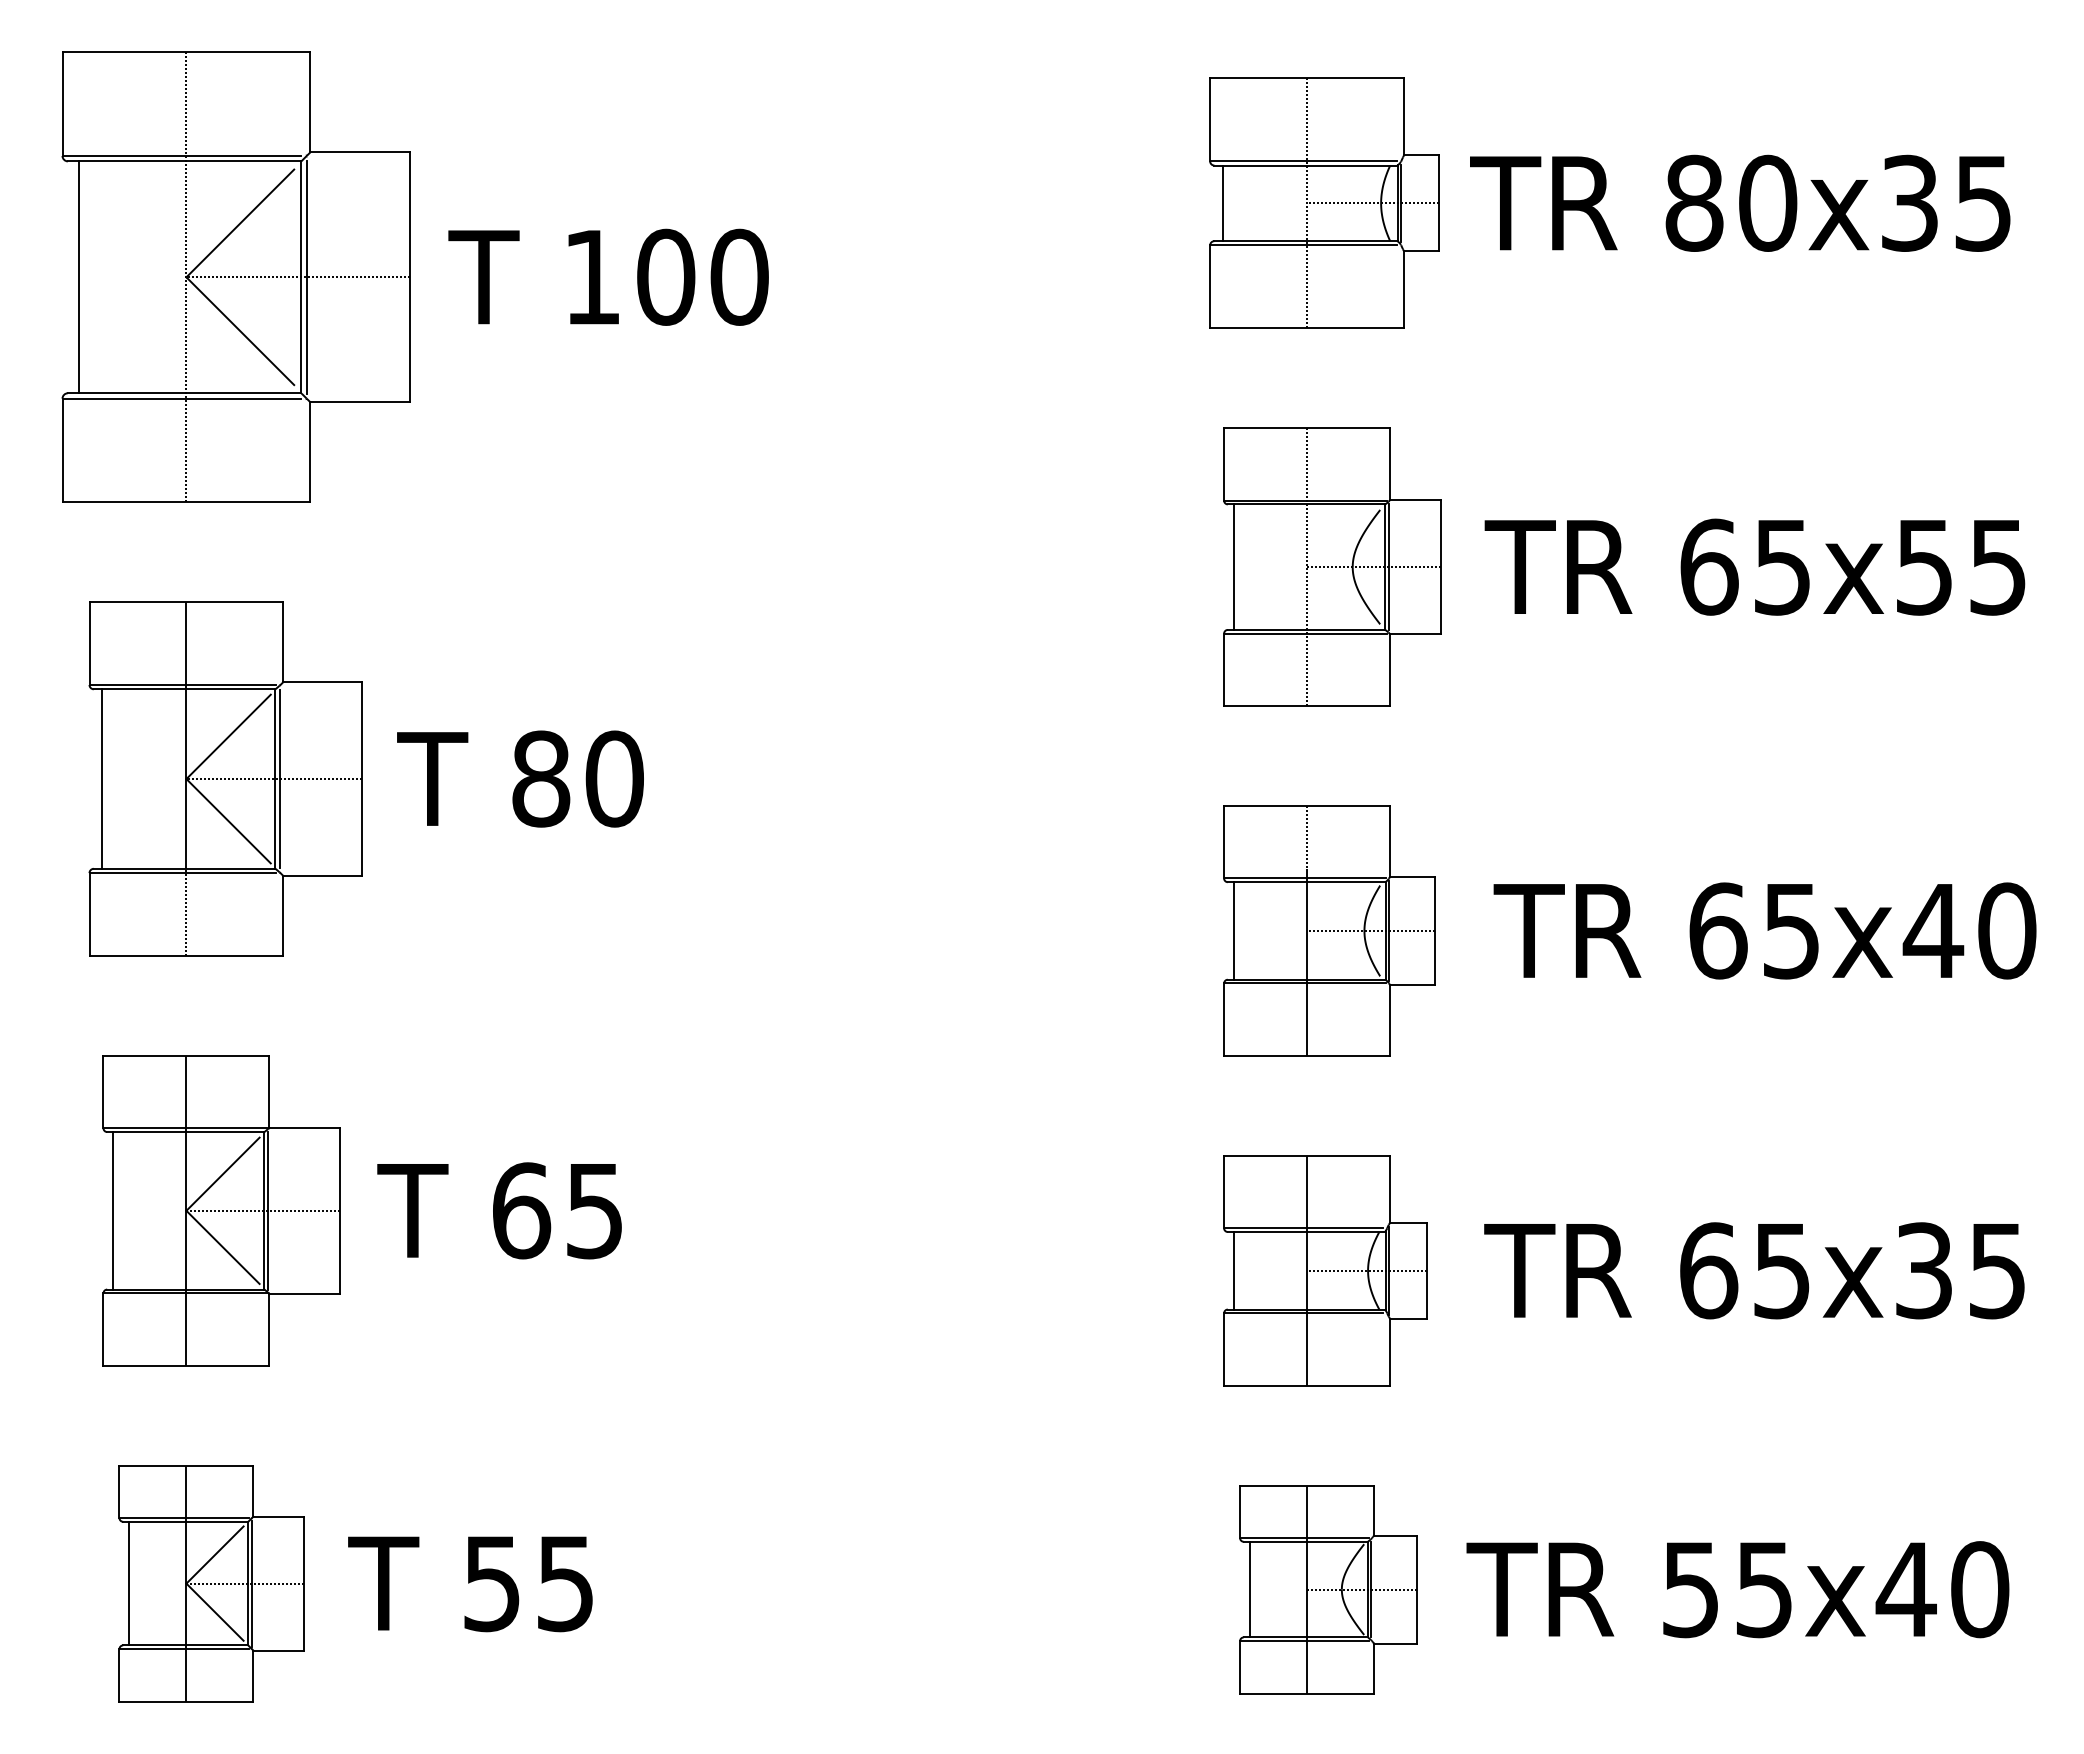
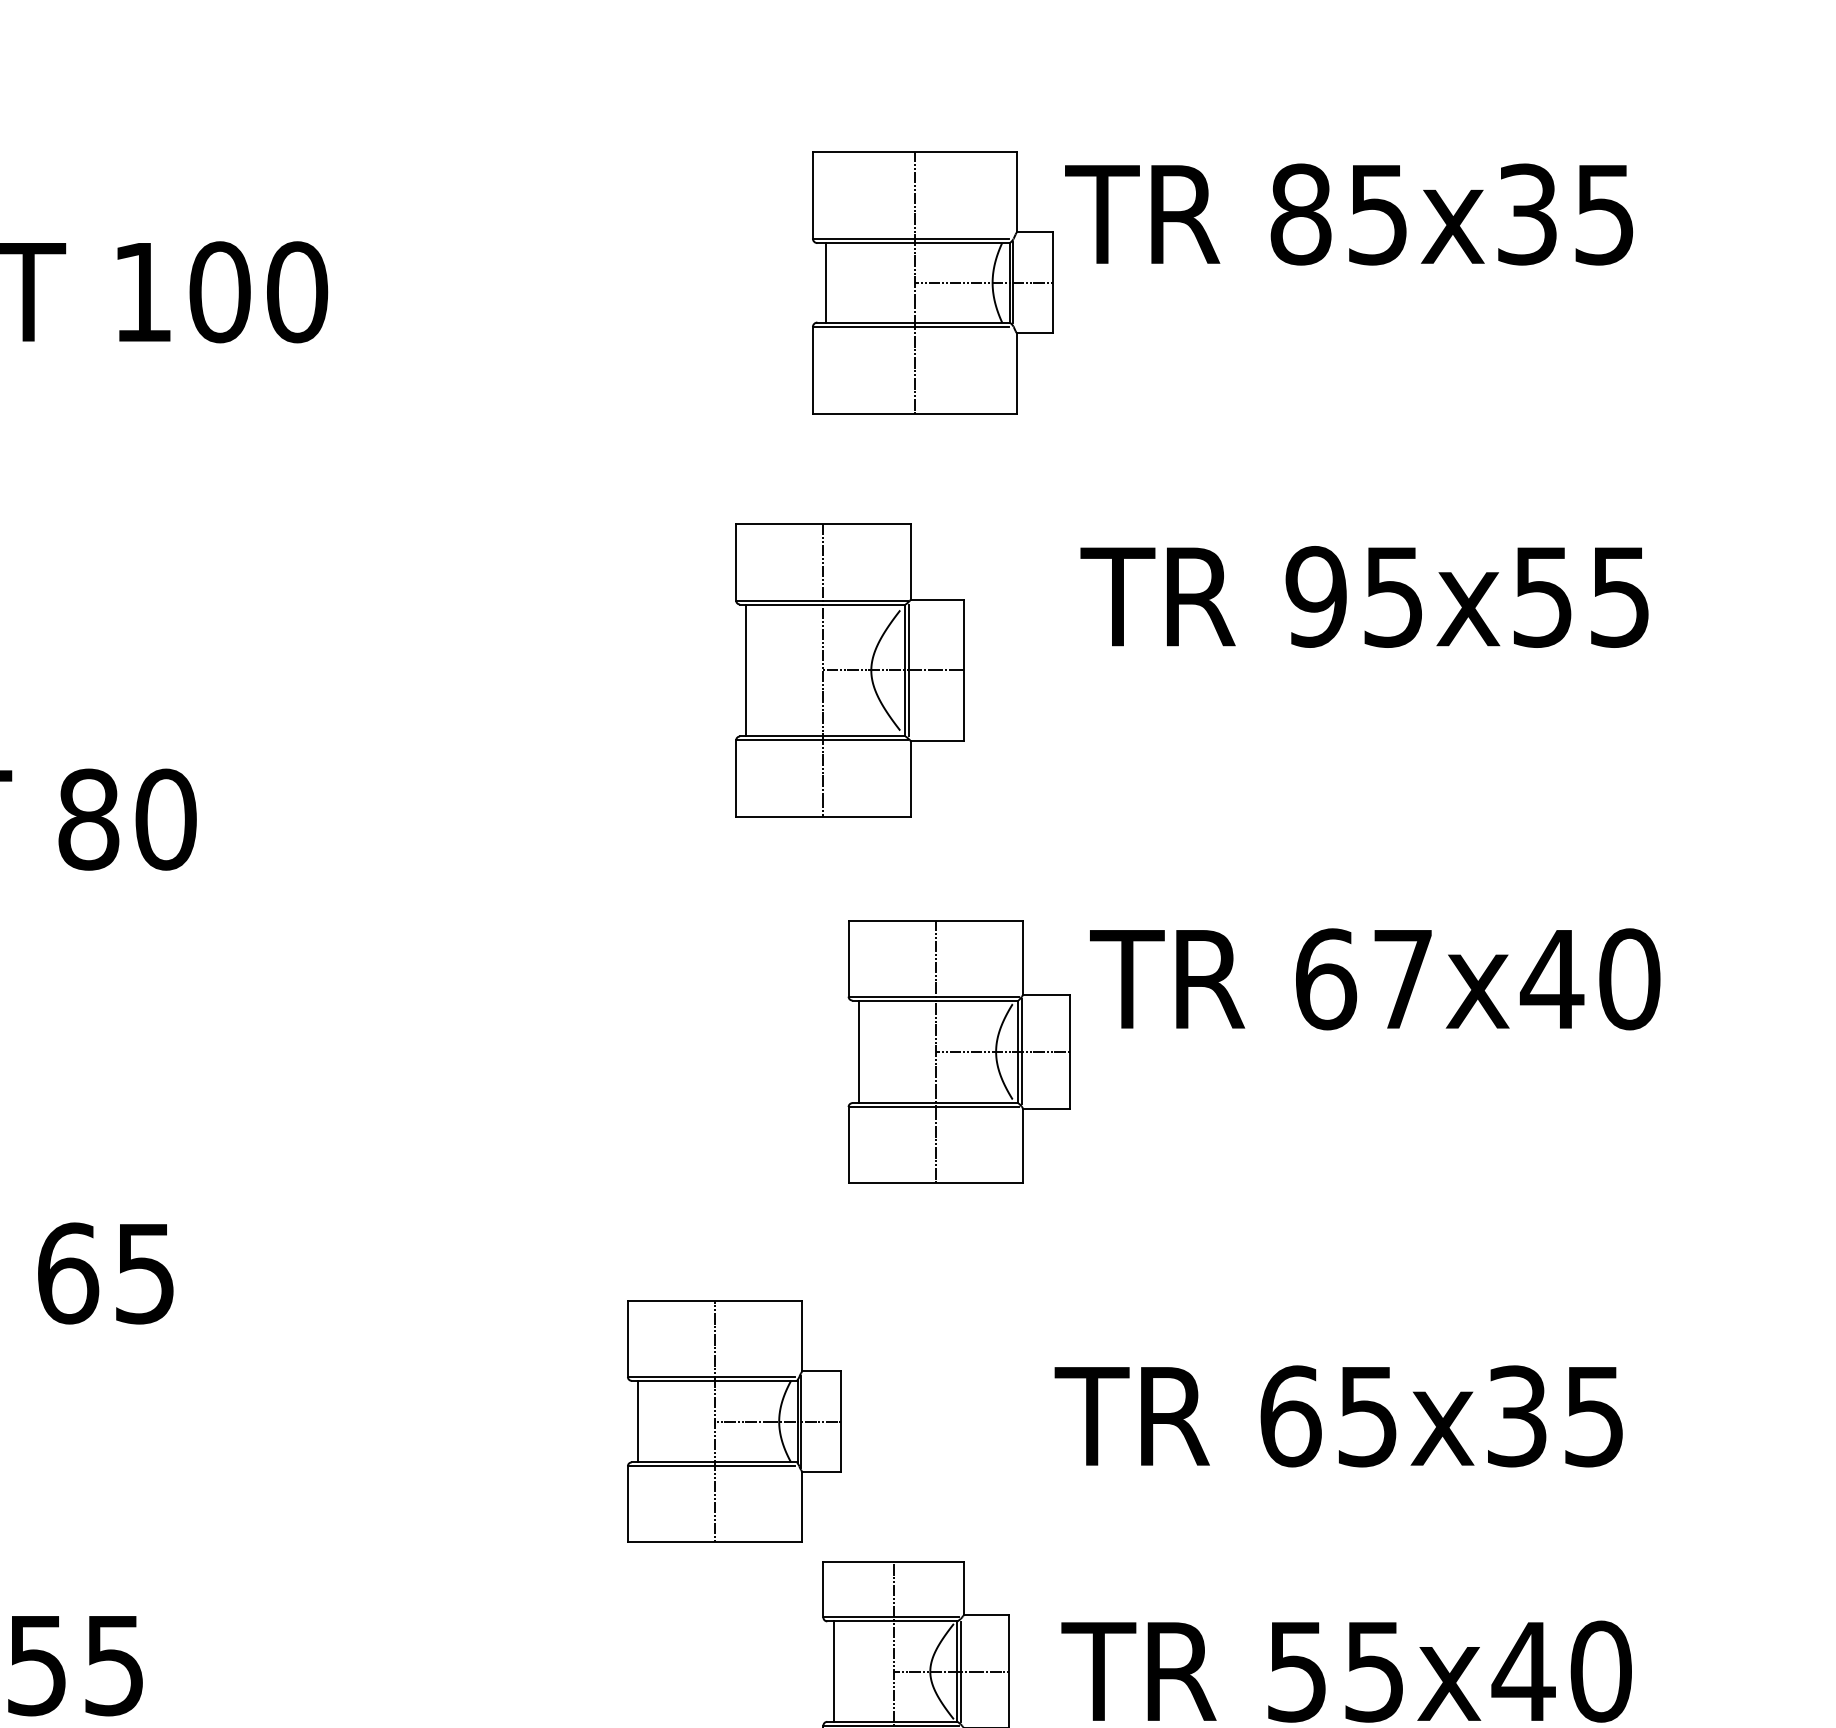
part: (1324, 202) -> (933, 281), moved
text: (1768, 202) -> (1378, 213), 80x35 -> 85x35
part: (1332, 566) -> (850, 669), moved
text: (1709, 566) -> (1316, 596), 65x55 -> 95x55
part: (1329, 930) -> (959, 1051), moved
text: (1791, 931) -> (1402, 979), 65x40 -> 67x40
part: (1325, 1270) -> (734, 1421), moved
text: (1754, 1270) -> (1338, 1416), moved

